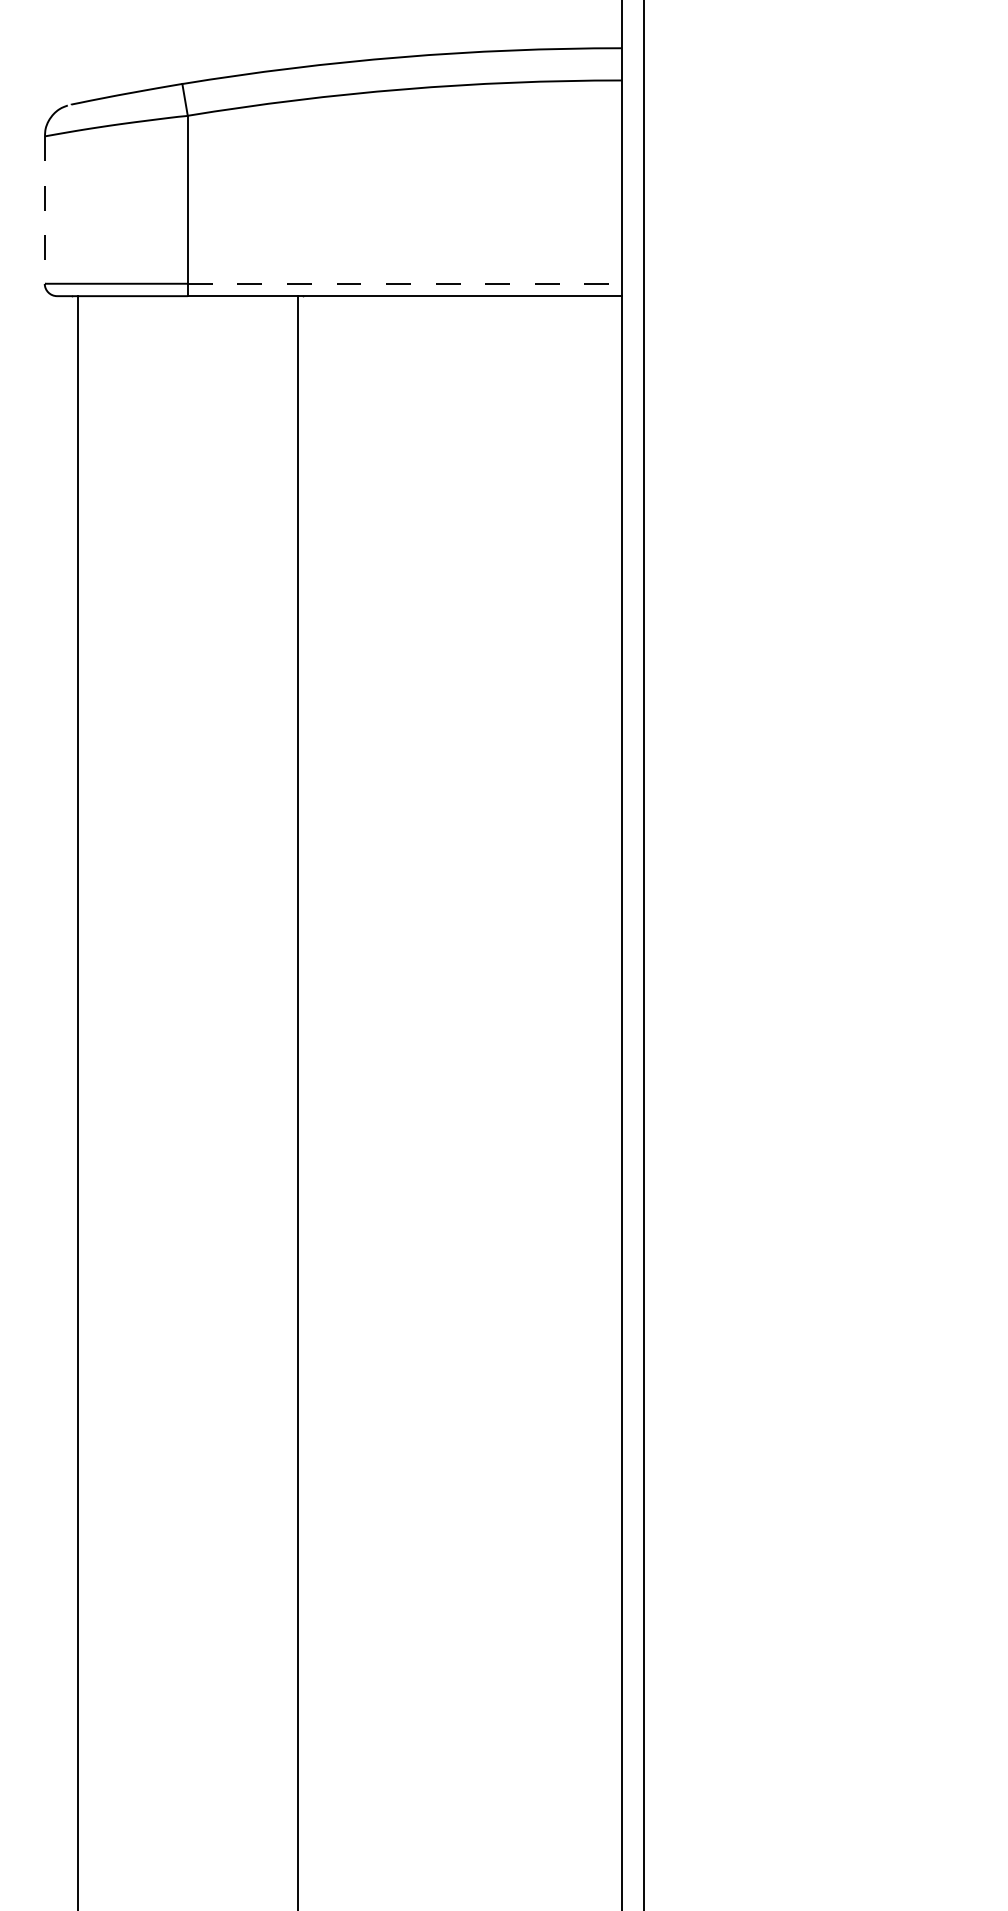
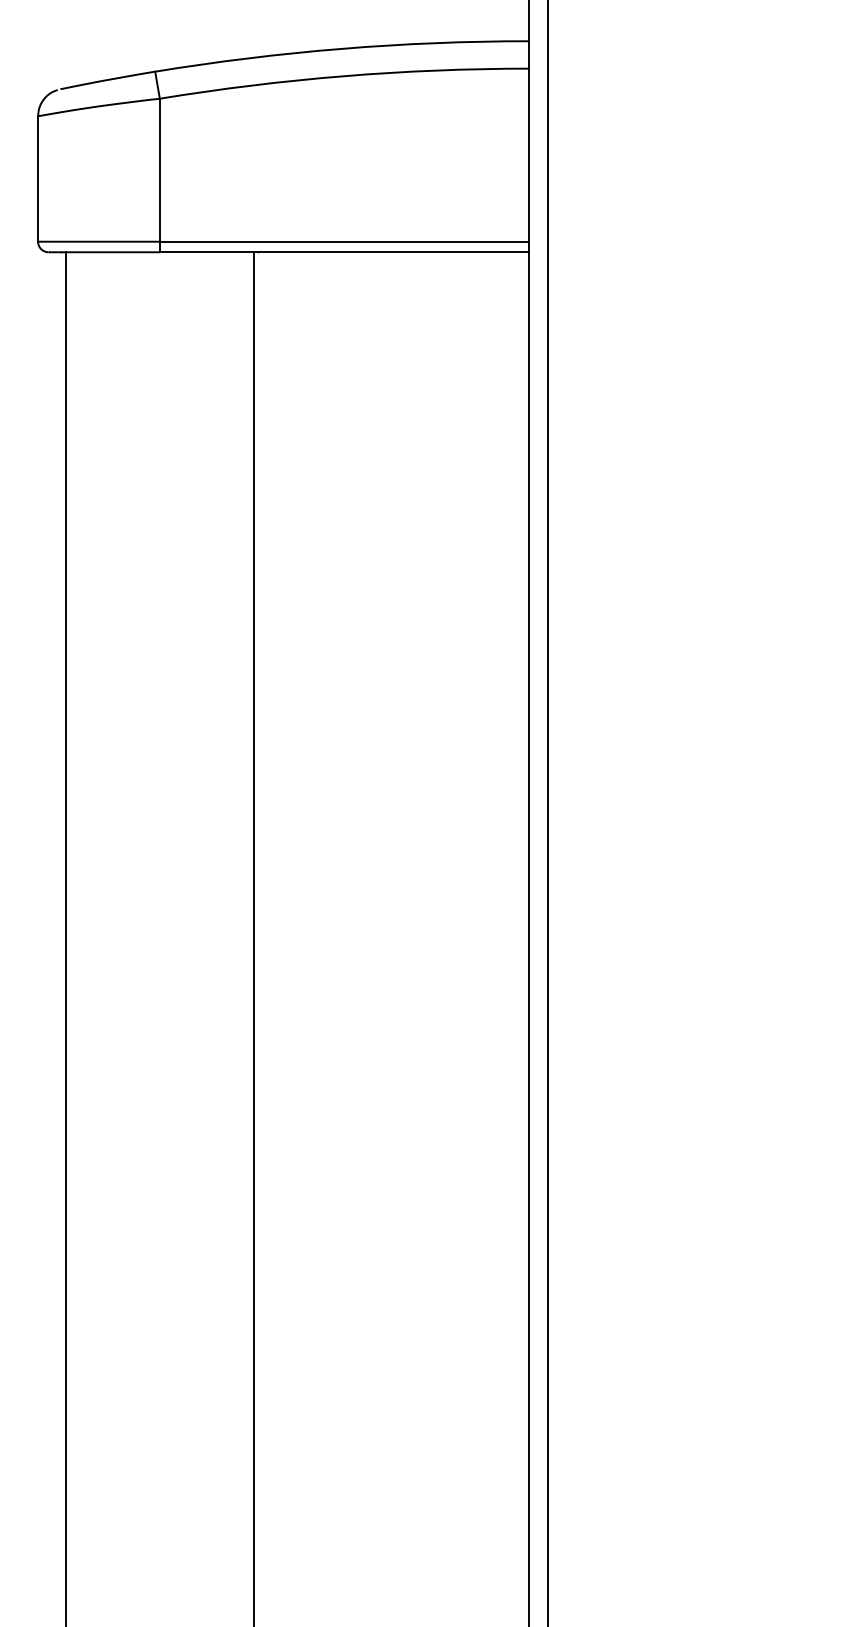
line: (45, 209) -> (38, 178), dashed -> solid
line: (404, 283) -> (344, 241), dashed -> solid

